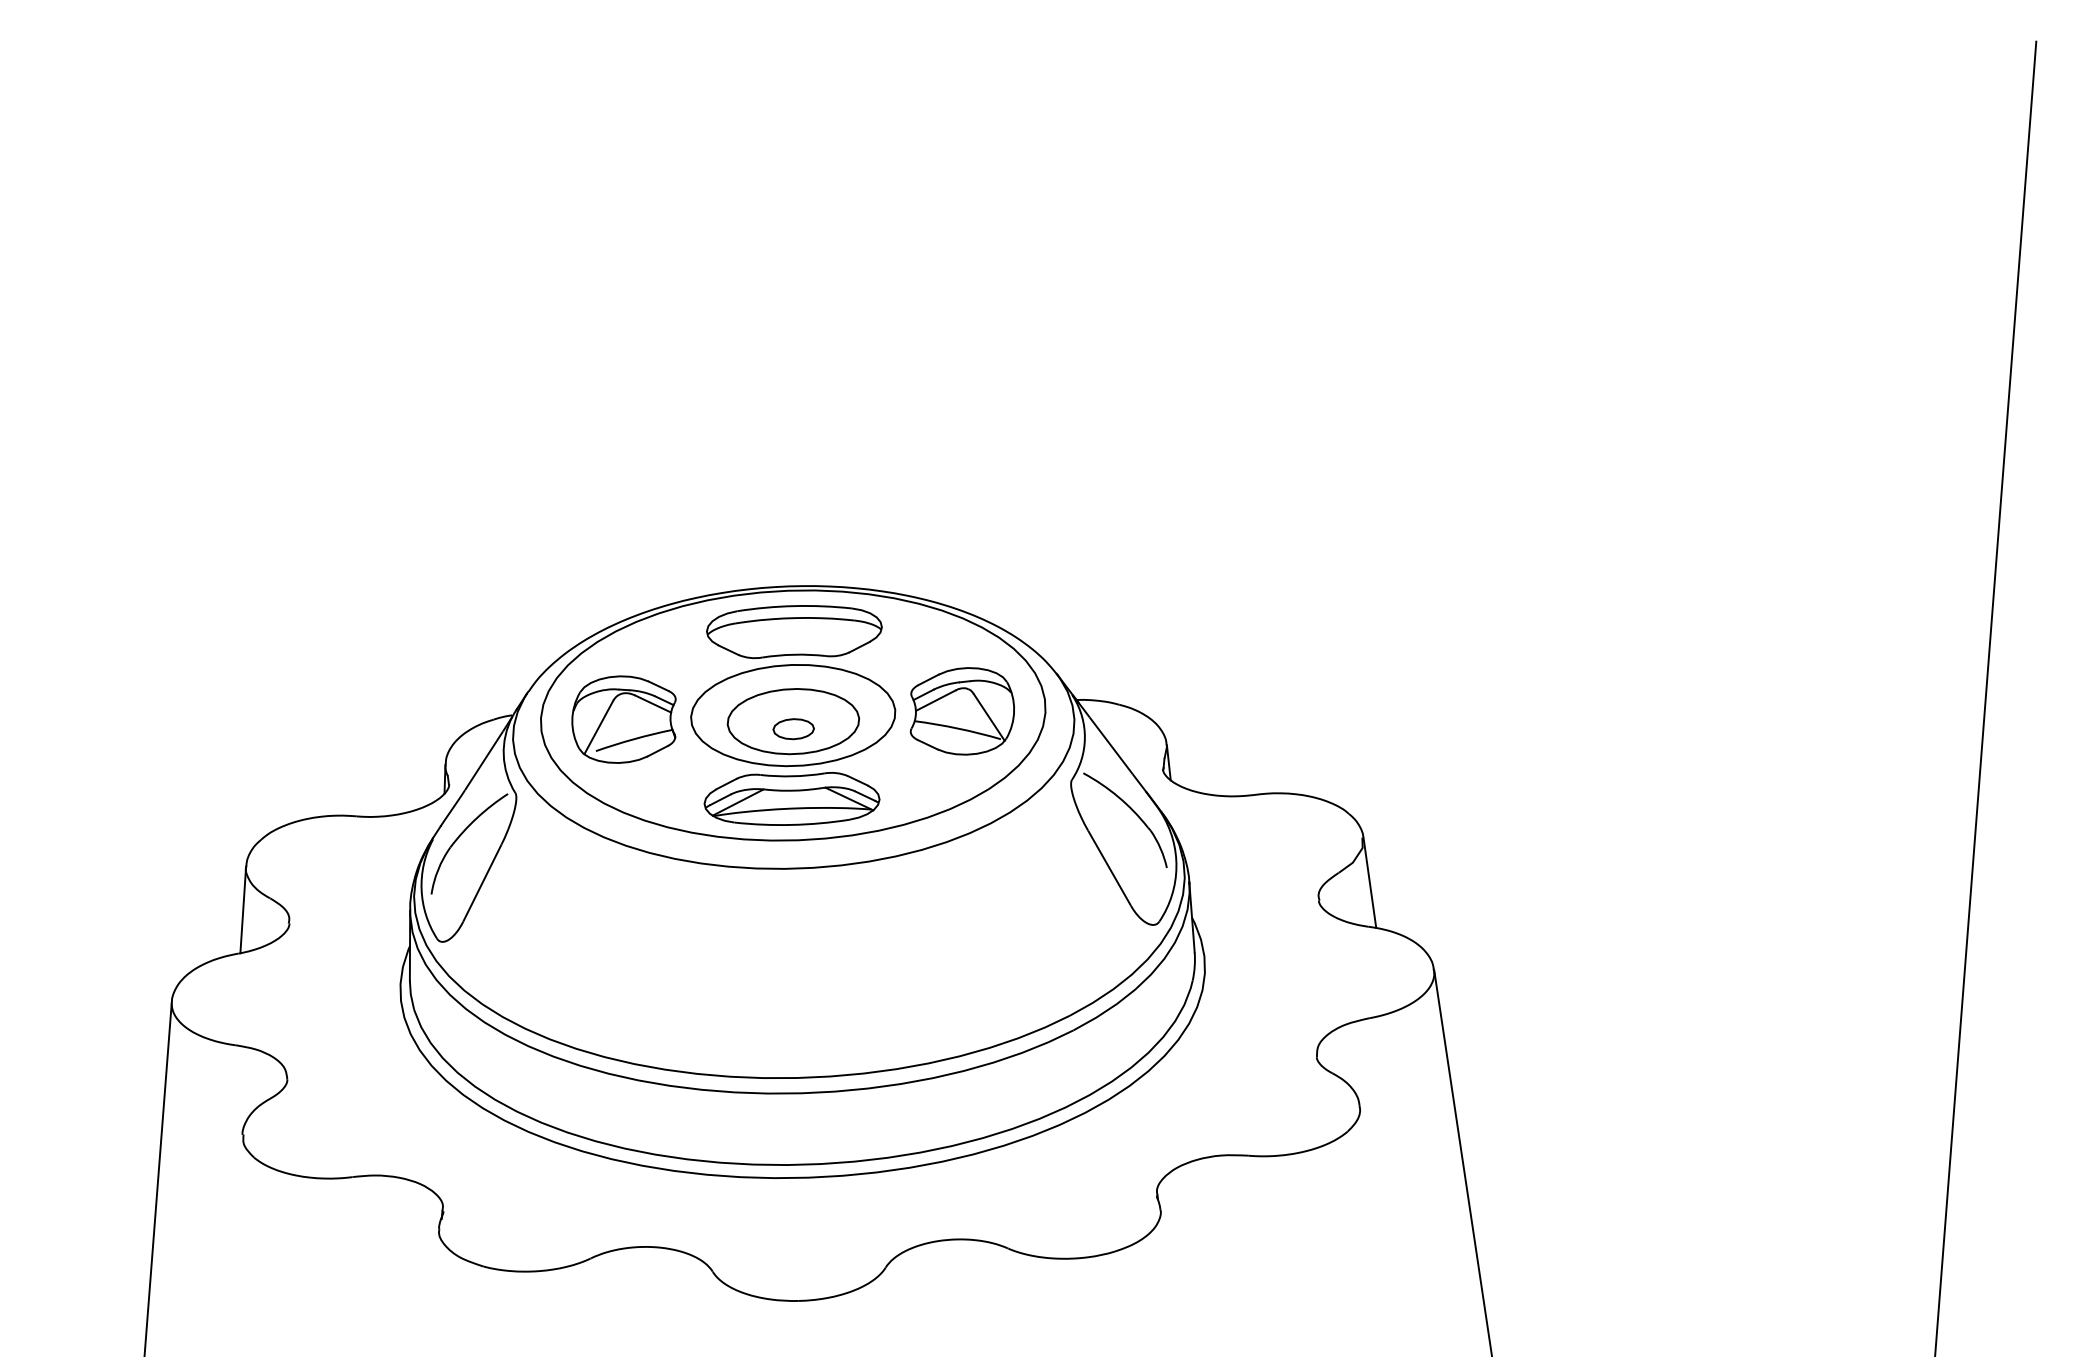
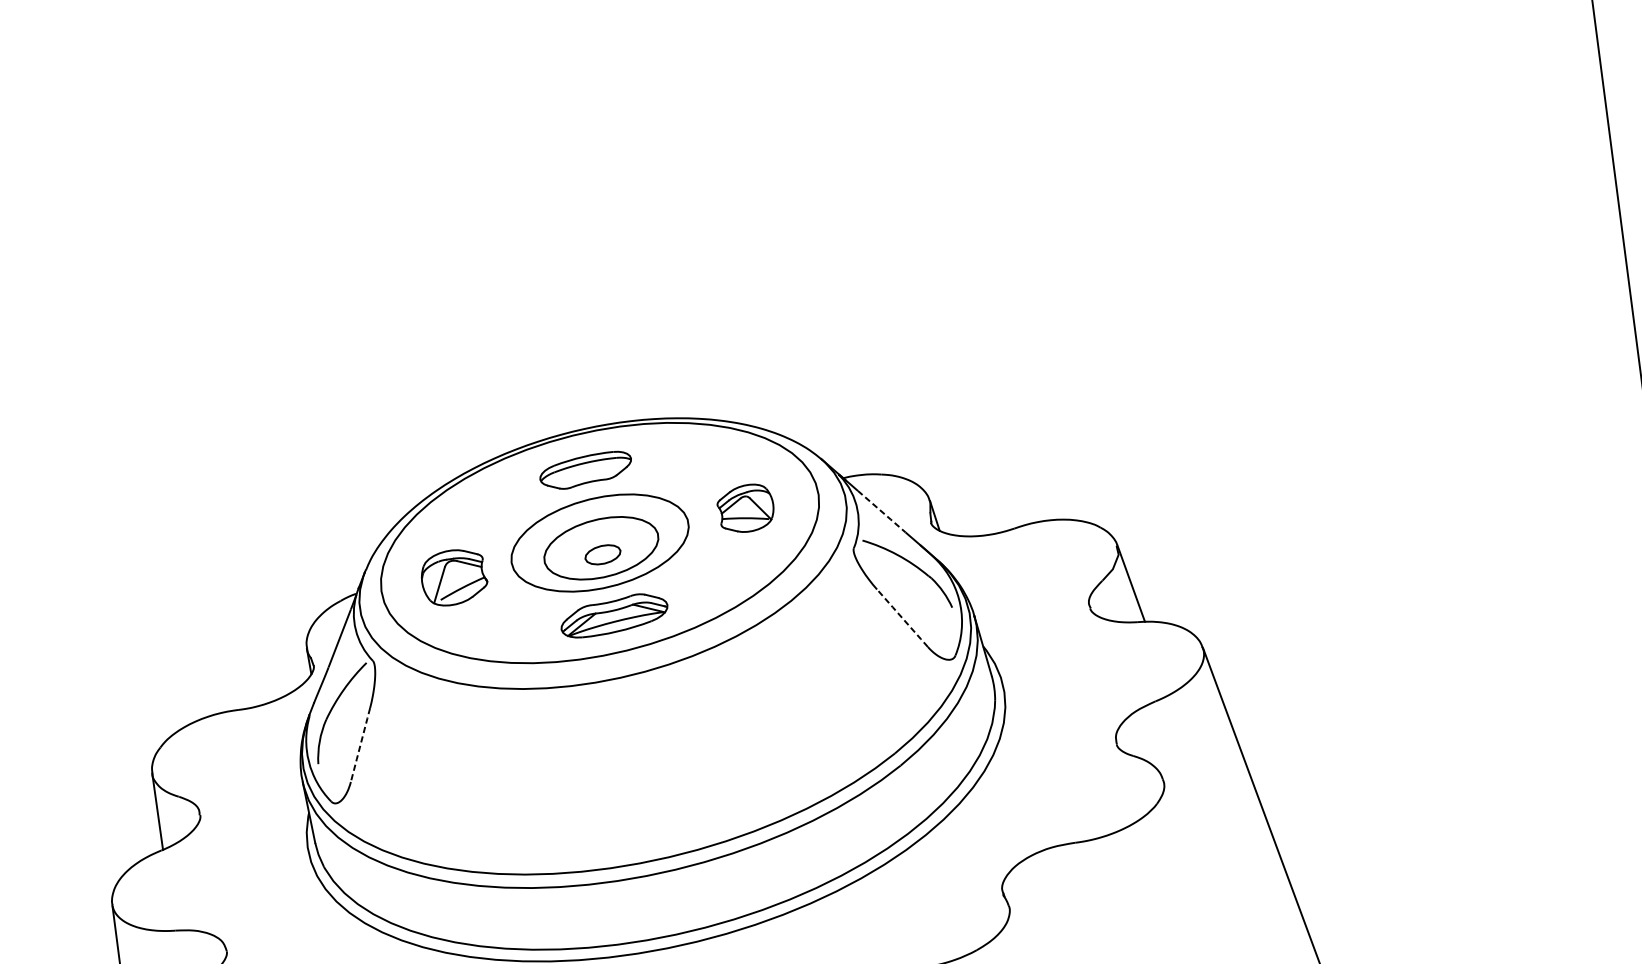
part: (794, 632) -> (586, 470), size x0.6
part: (961, 711) -> (745, 509), size x0.6
part: (623, 719) -> (453, 577), size x0.7
line: (1111, 746) -> (882, 512), solid -> dashed
part: (791, 798) -> (613, 615), size x0.7
line: (1109, 867) -> (902, 617), solid -> dashed
line: (482, 883) -> (360, 745), solid -> dashed

